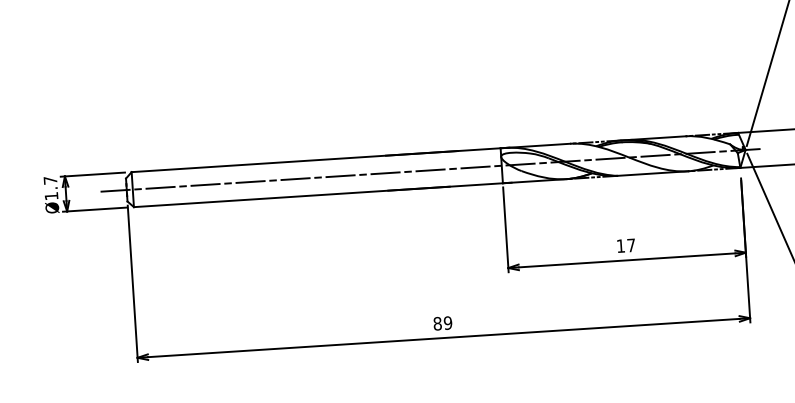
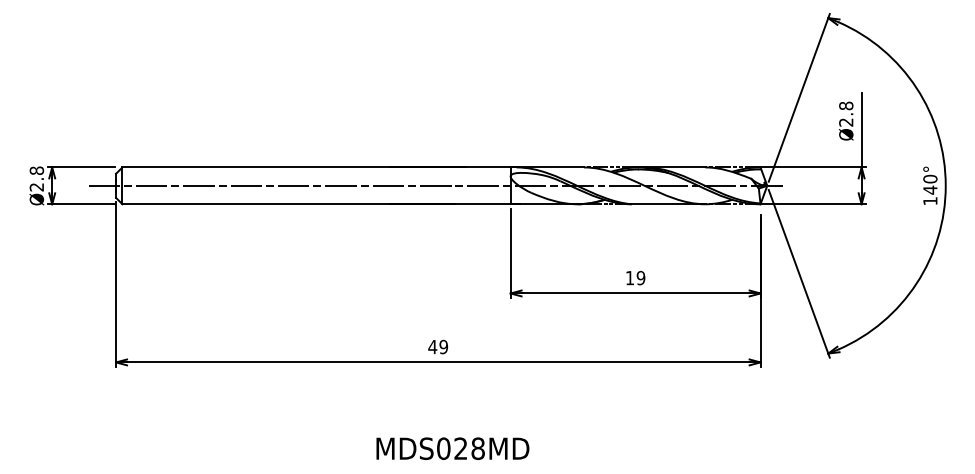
text: (50, 187) -> (36, 178), Ø1.7 -> Ø2.8
text: (630, 245) -> (640, 278), 17 -> 19
text: (437, 323) -> (432, 346), 89 -> 49

